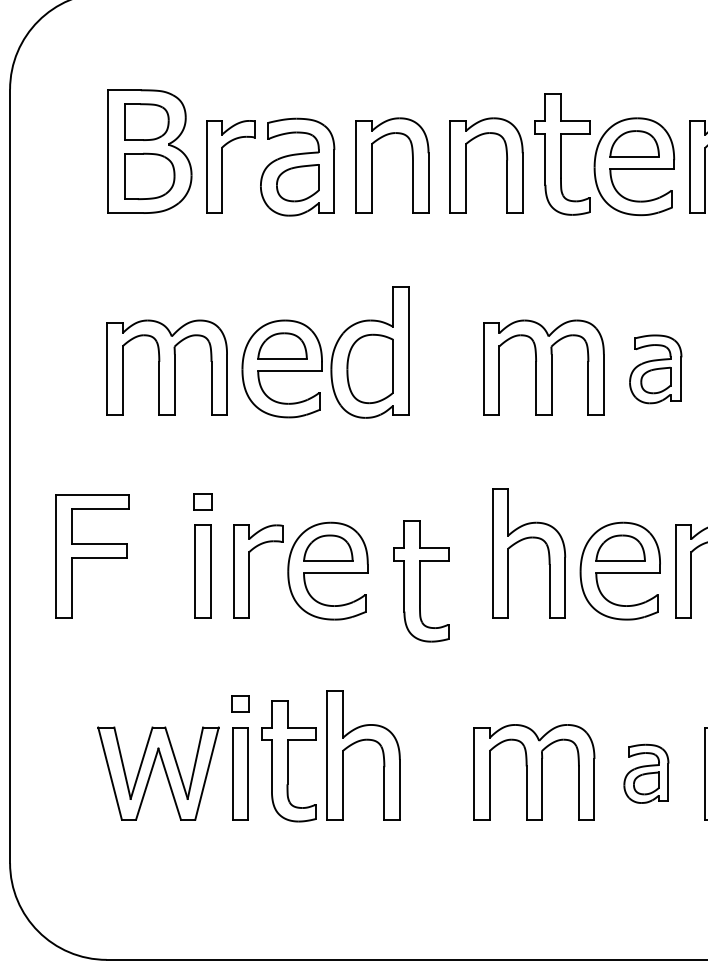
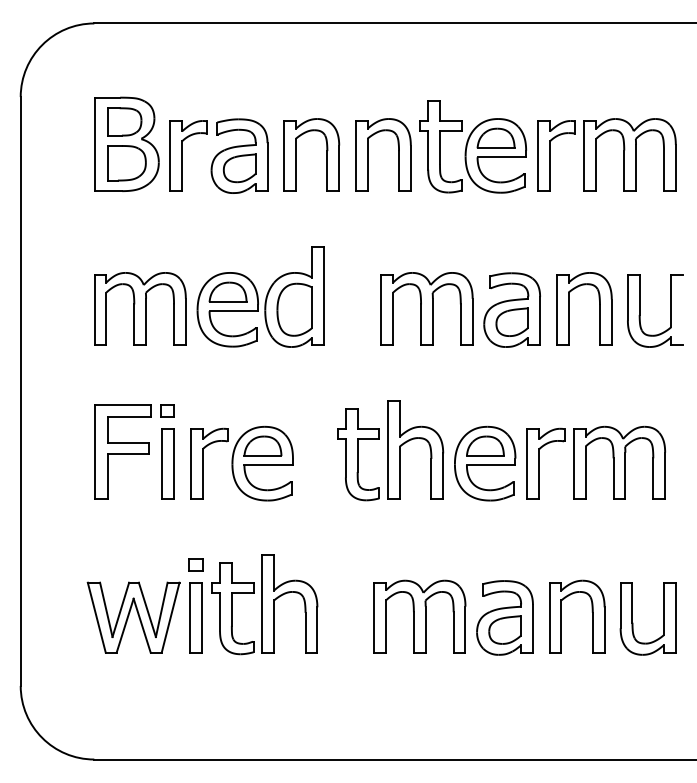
part: (654, 368) -> (511, 309), size x1.43
part: (91, 555) -> (122, 451), moved
part: (421, 581) -> (358, 454), moved
part: (645, 773) -> (504, 617), size x1.67

